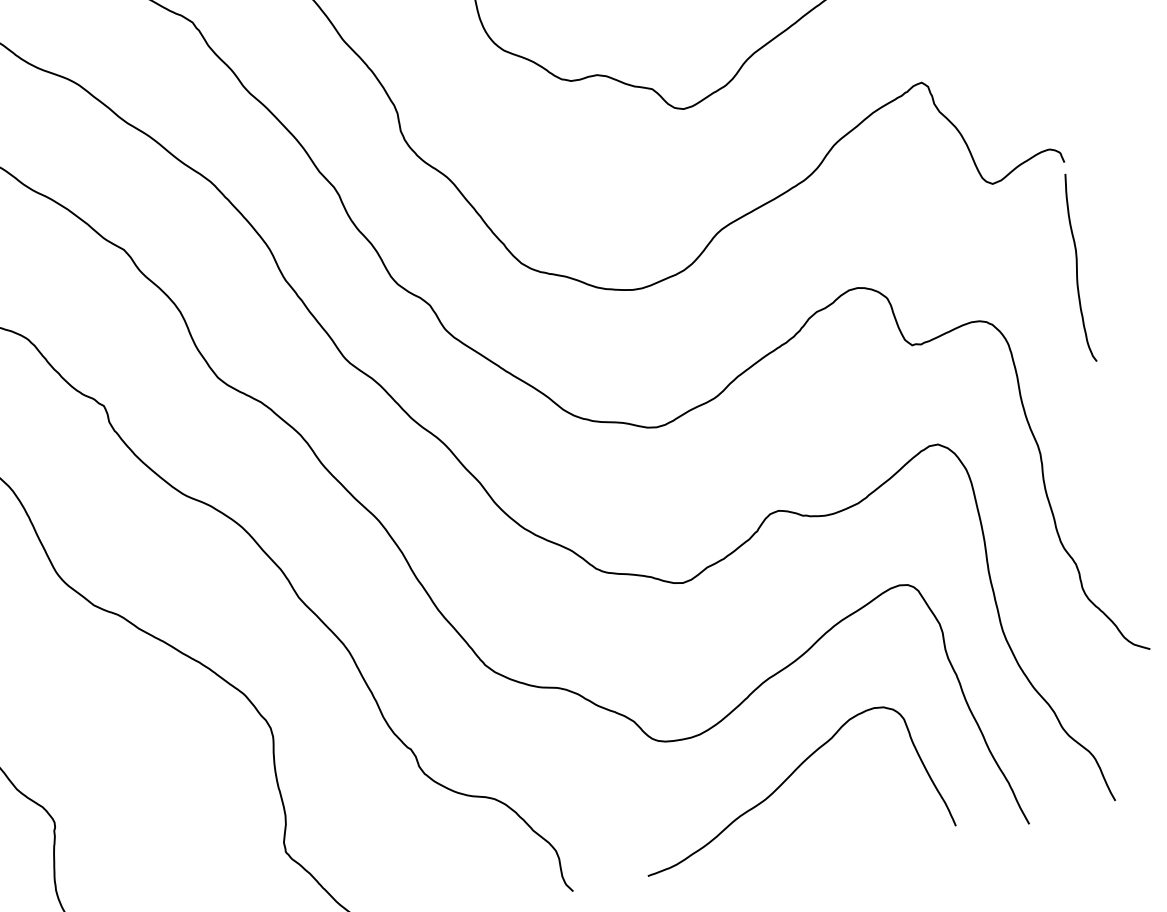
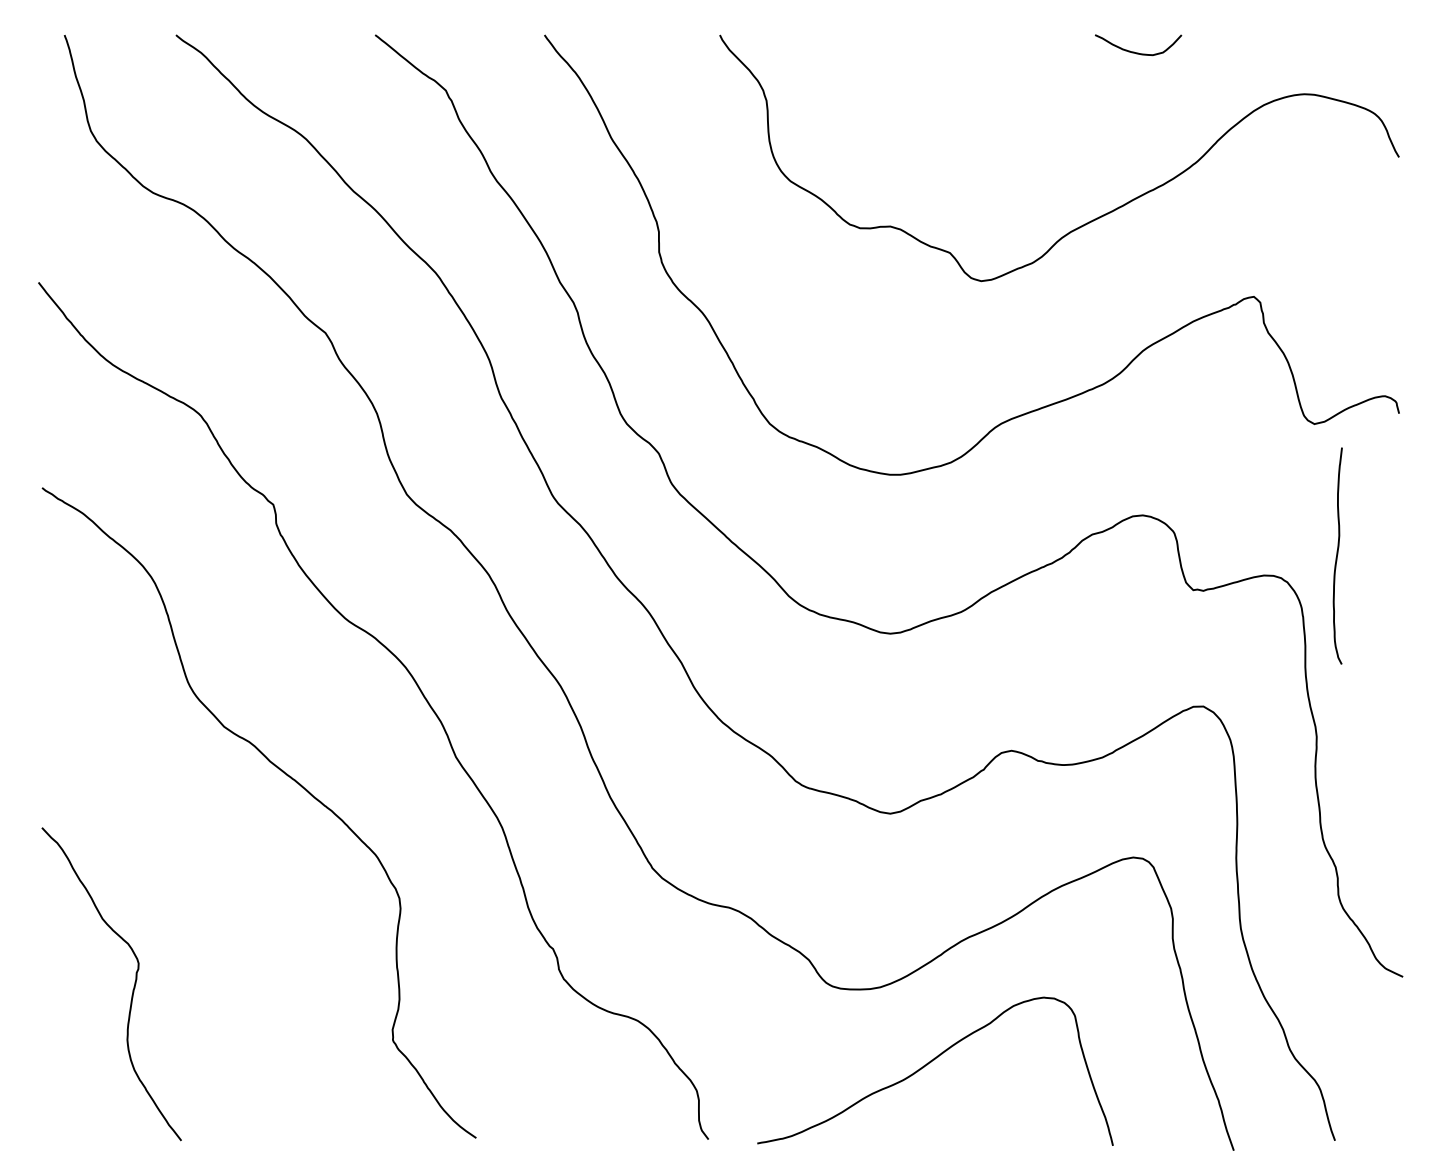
curve: (1077, 267) -> (1337, 555), moved
curve: (786, 781) -> (930, 1063), moved

